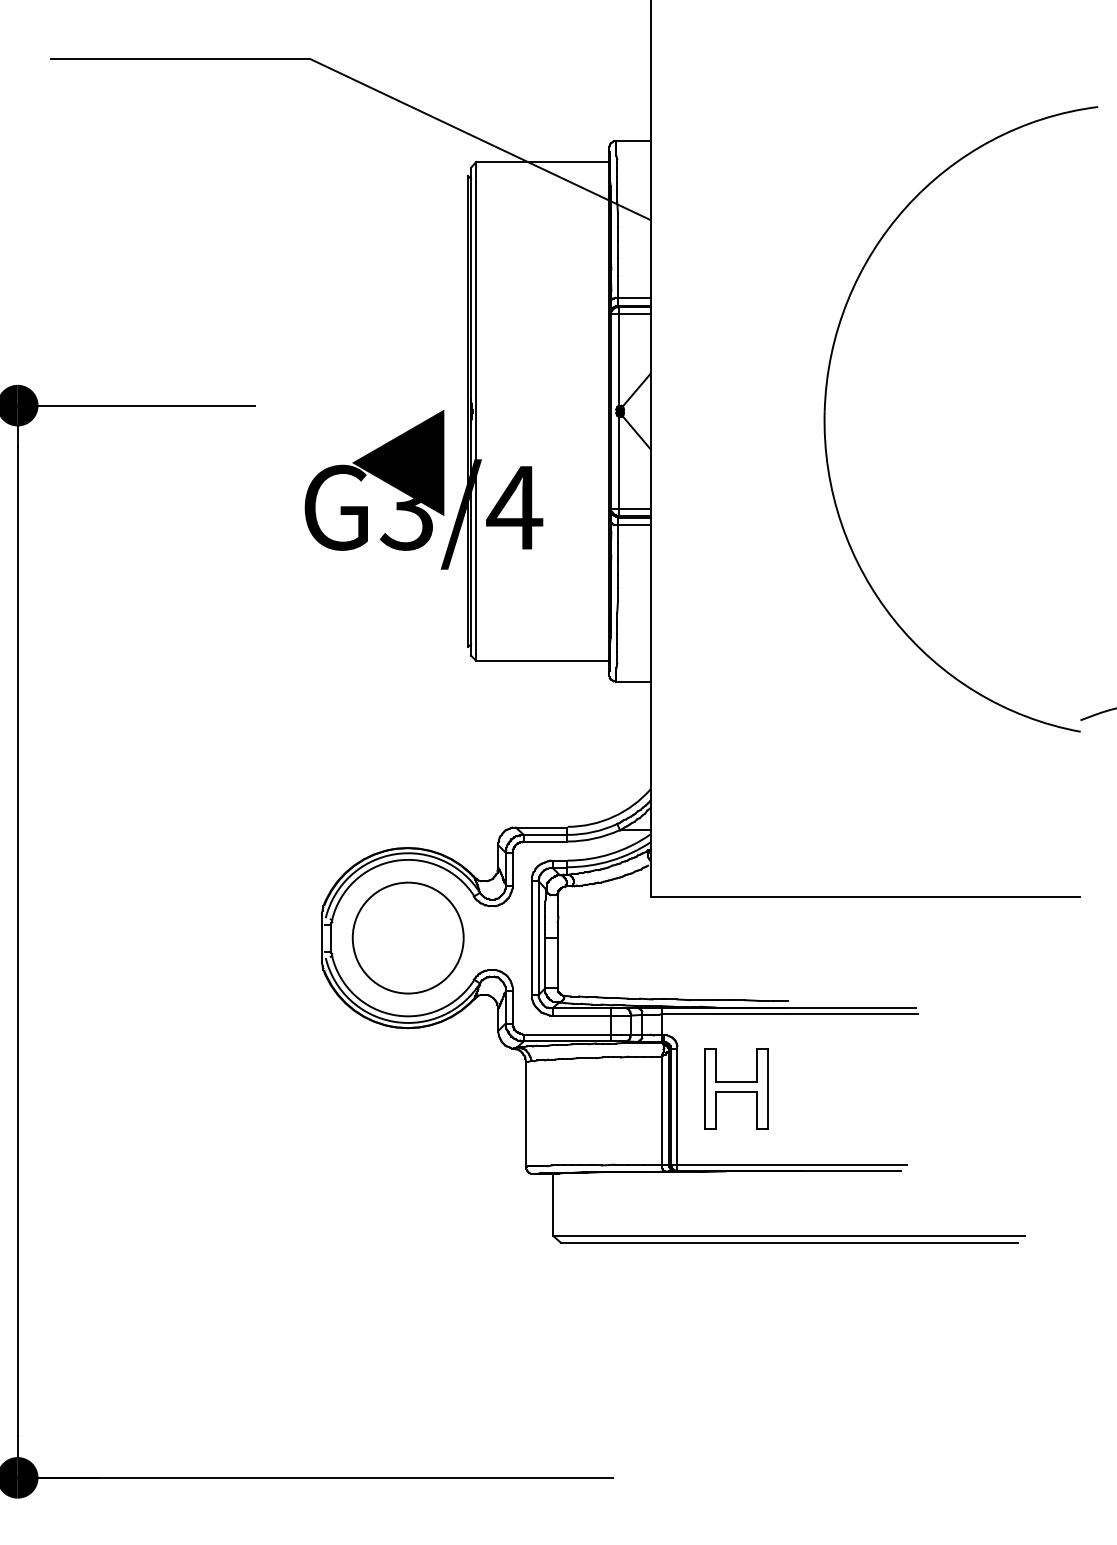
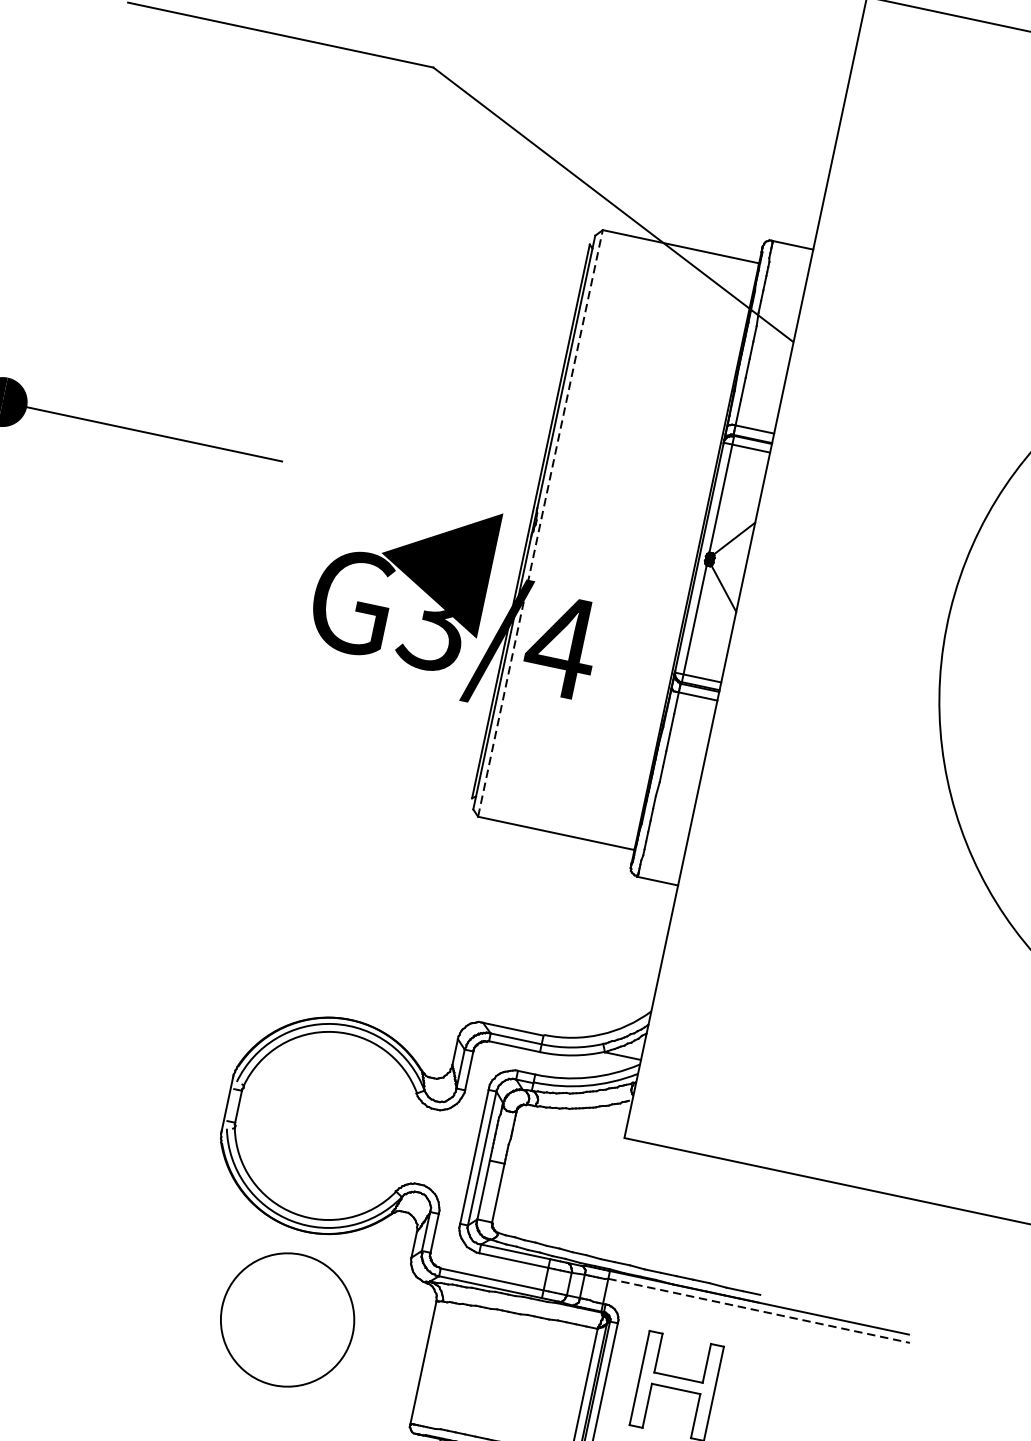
line: (476, 410) -> (541, 522), solid -> dashed
part: (407, 937) -> (286, 1319), moved
line: (790, 1014) -> (759, 1311), solid -> dashed

